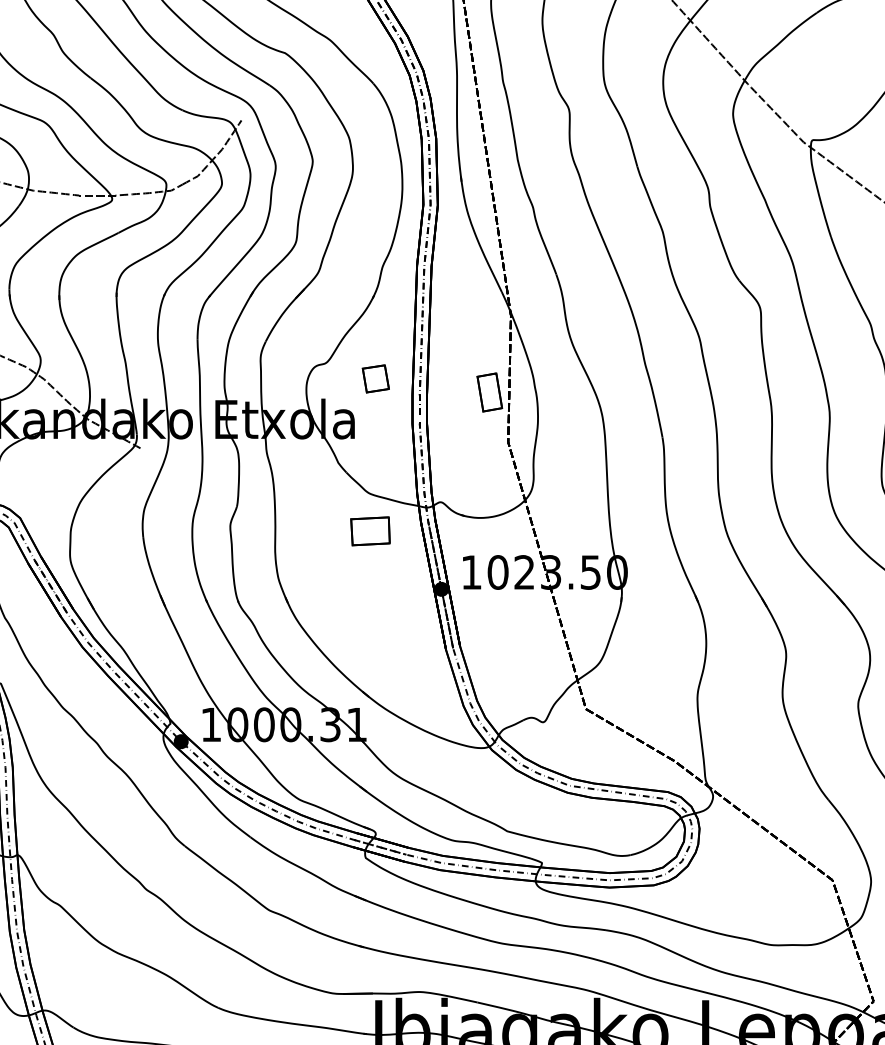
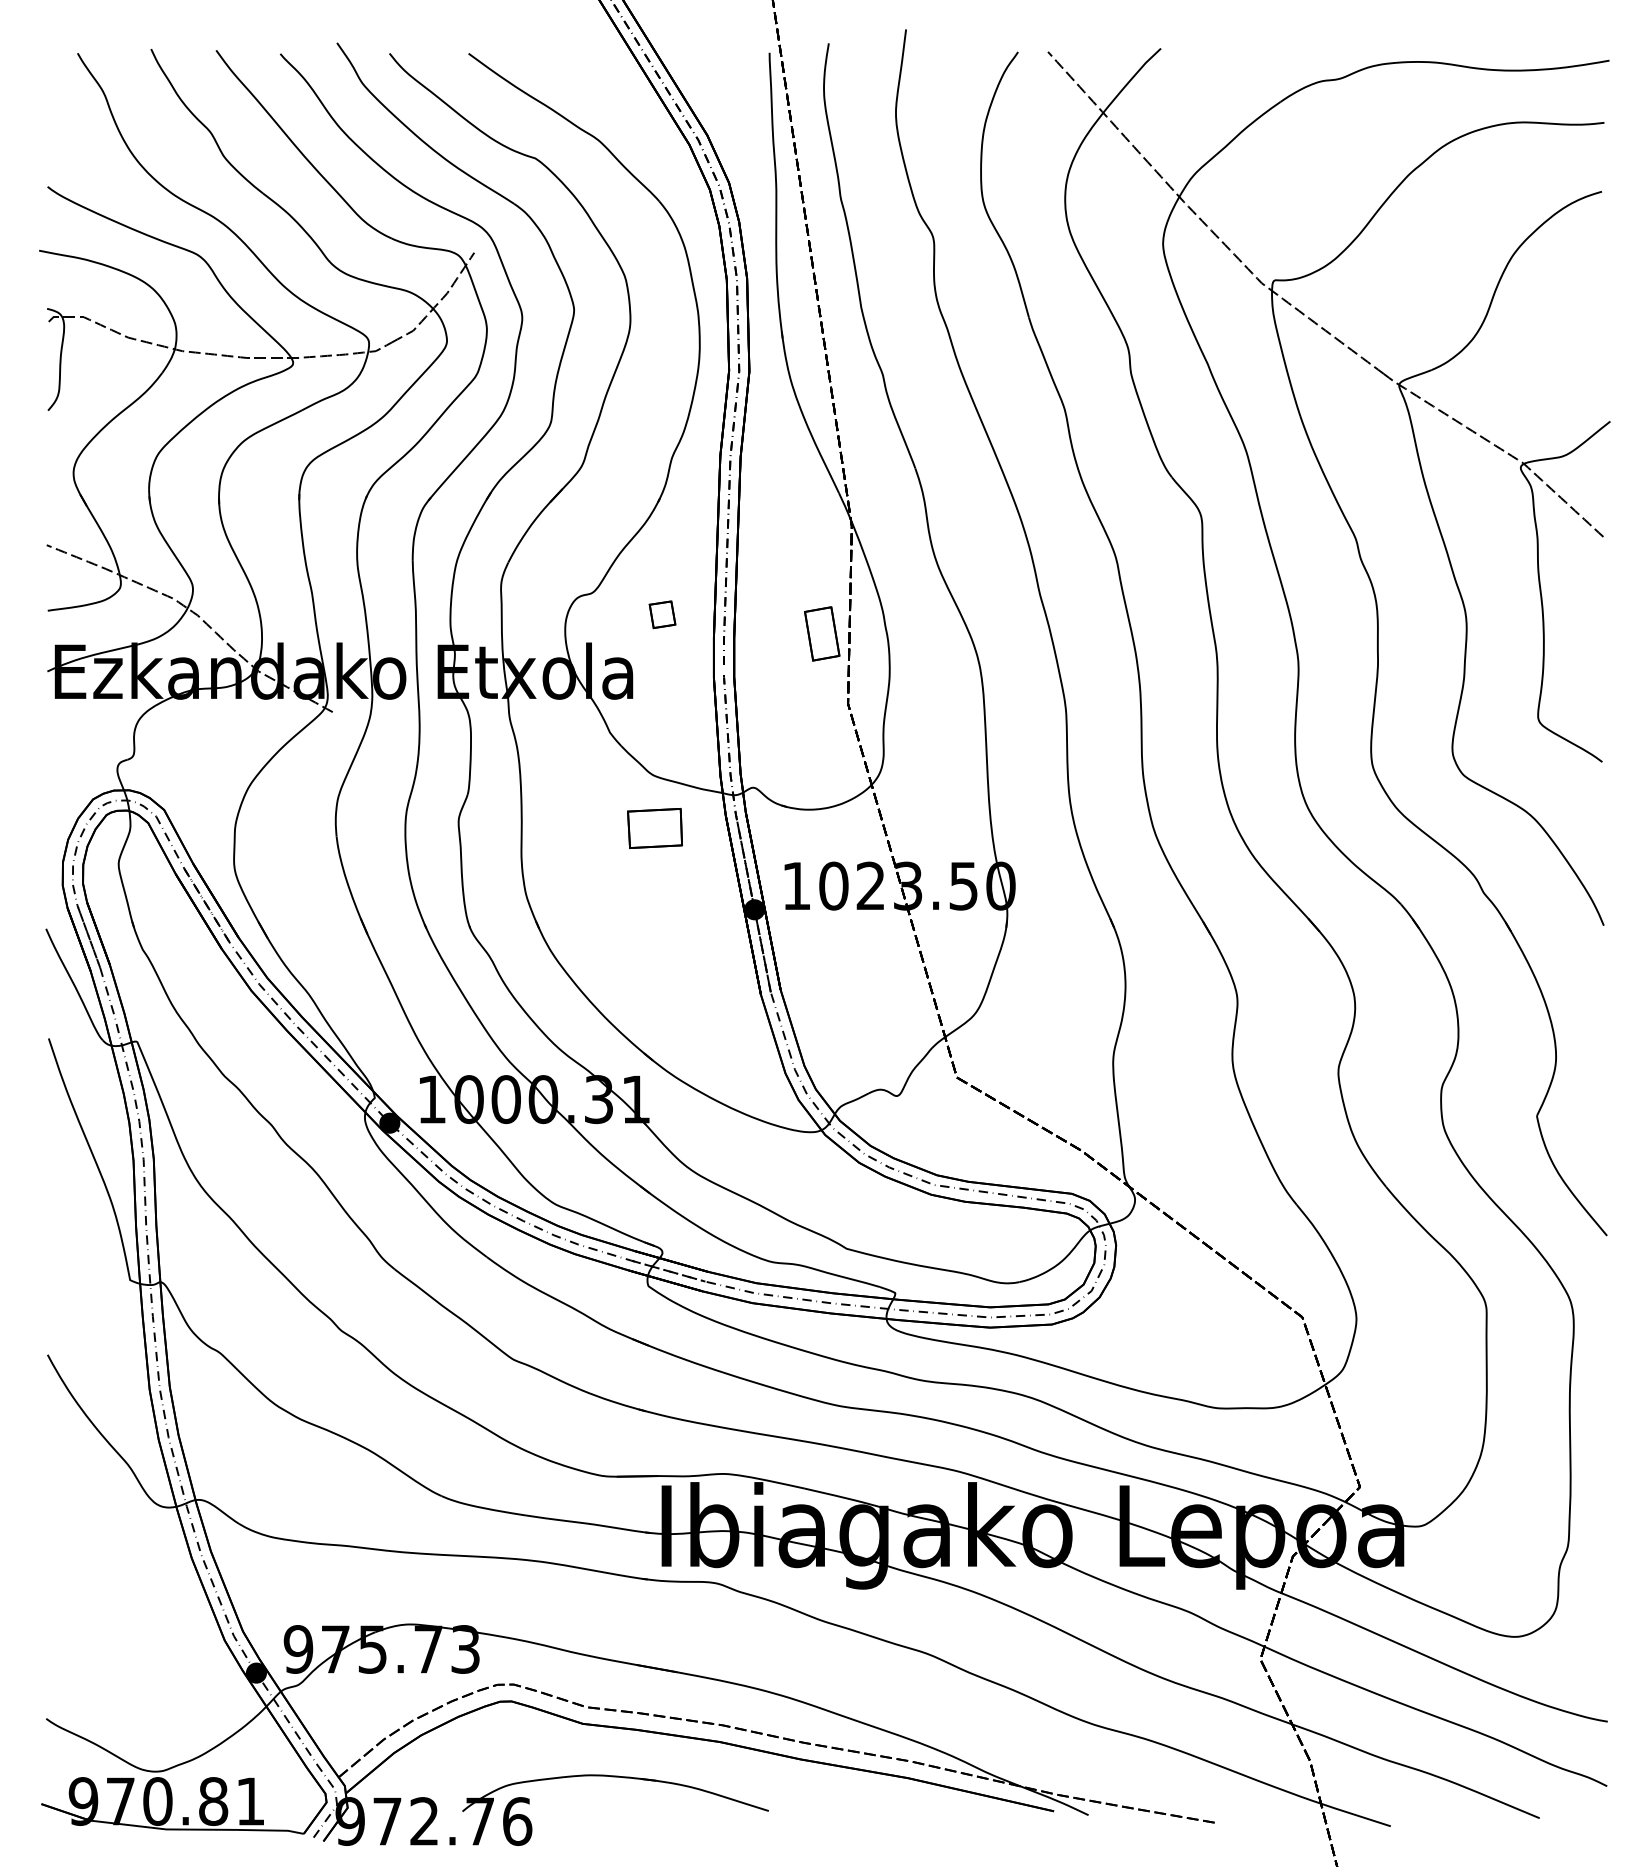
part: (375, 378) -> (662, 614), size x0.7

